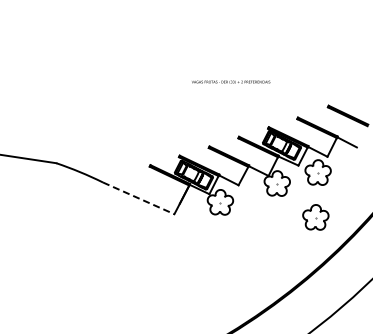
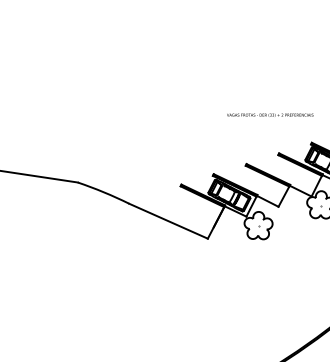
text: (231, 81) -> (270, 114), moved
line: (139, 198) -> (169, 221), dashed -> solid

